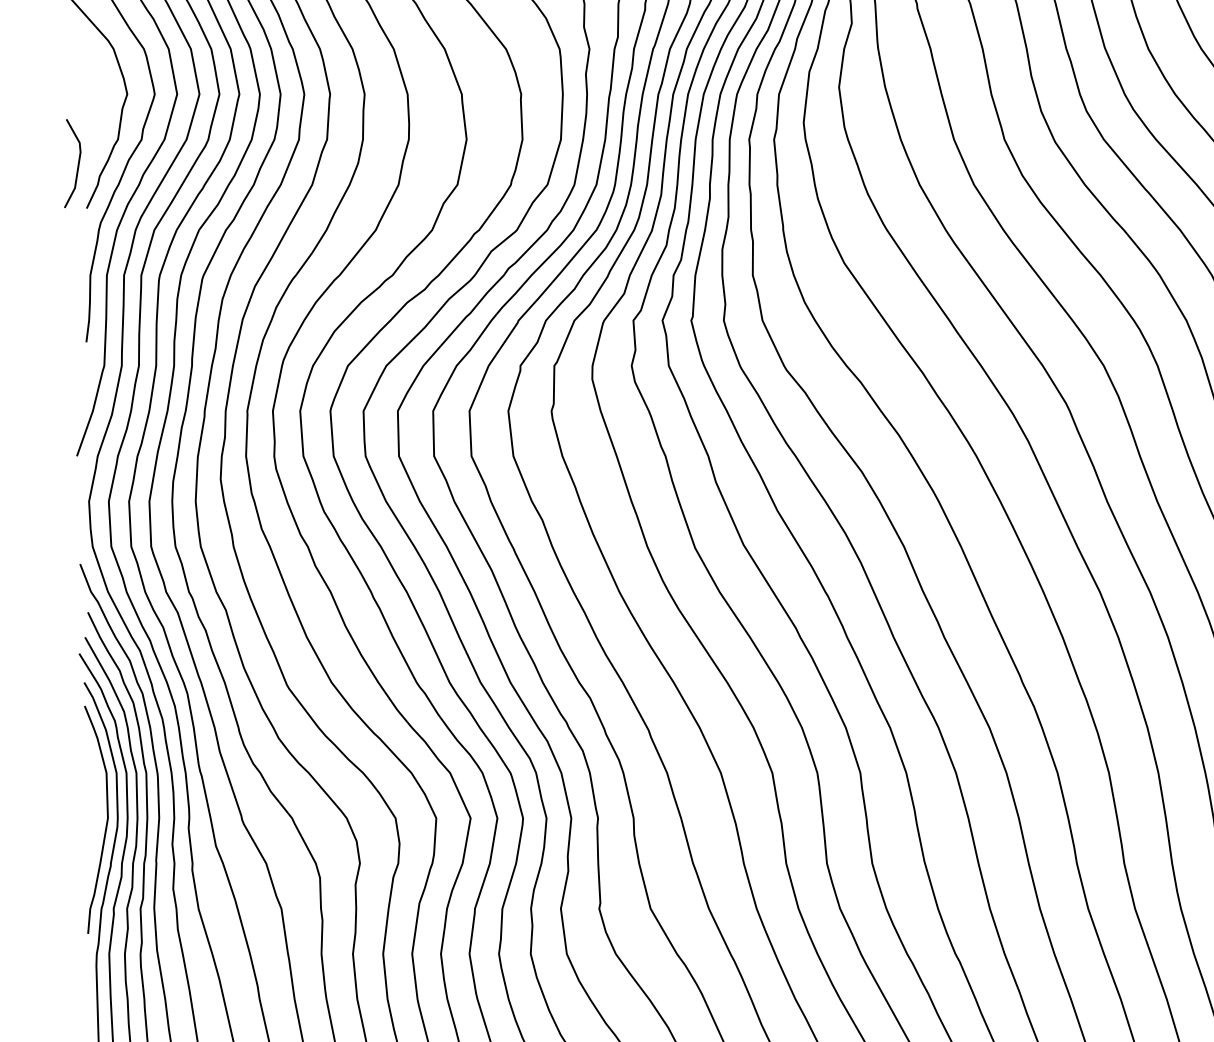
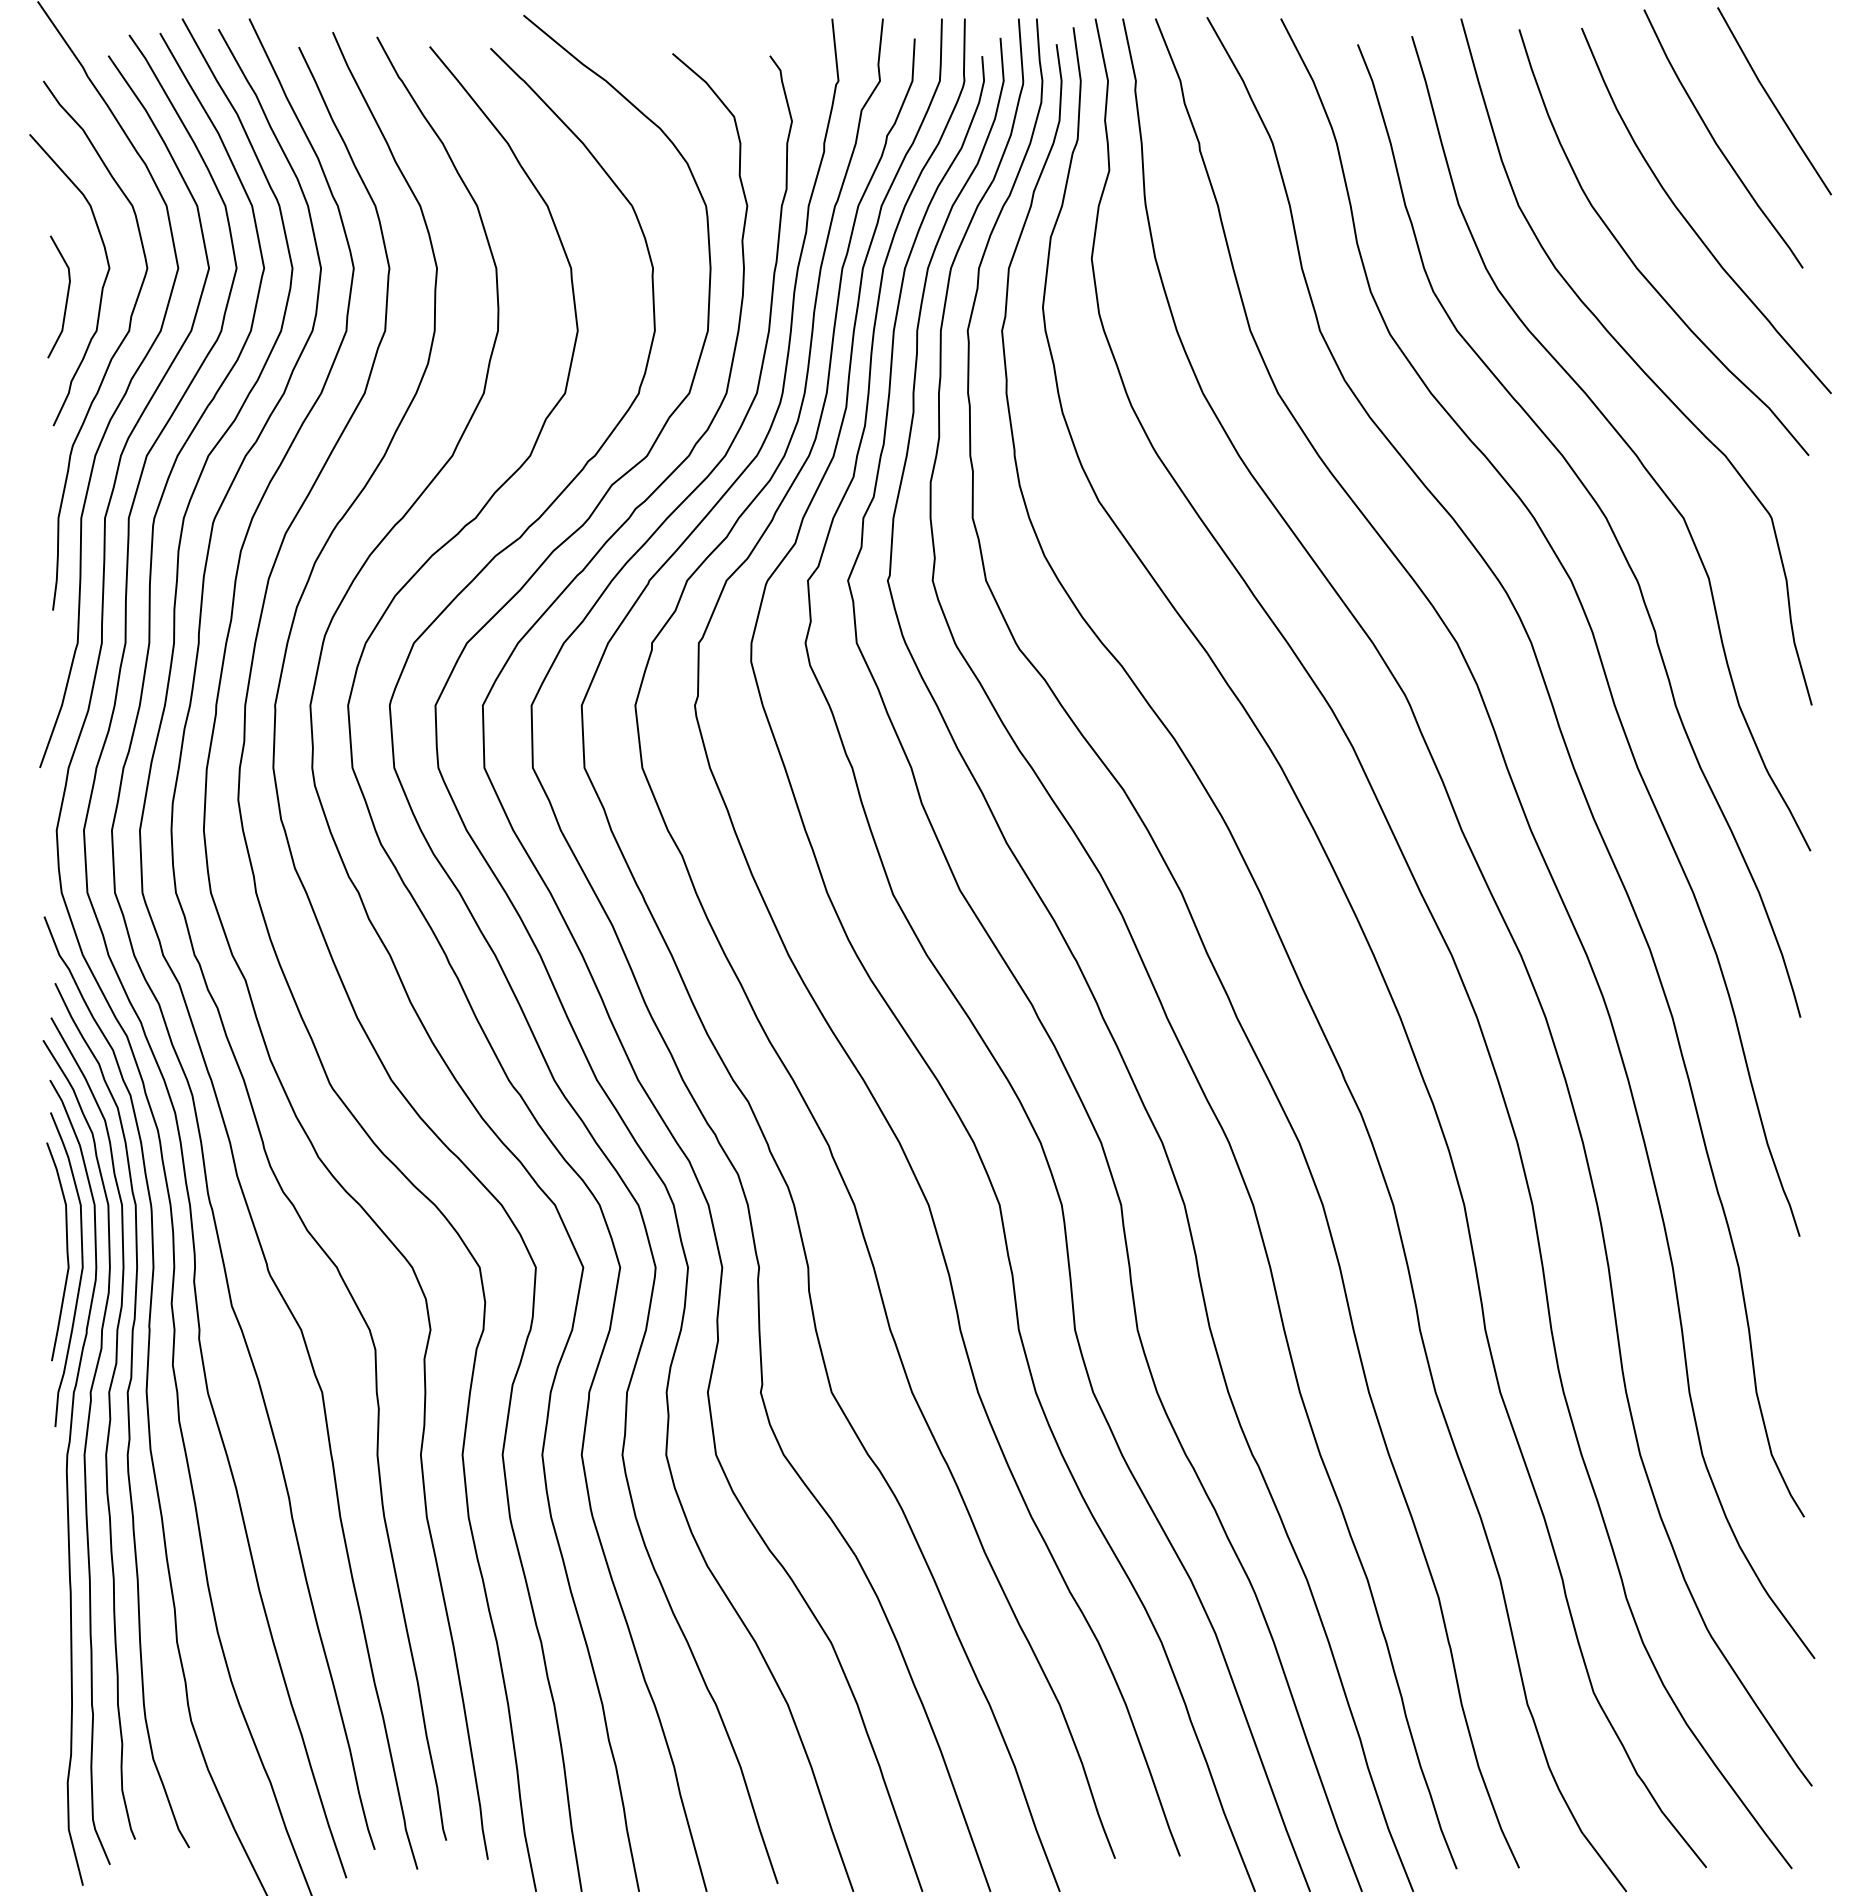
line: (78, 163) -> (66, 296), moved
curve: (96, 806) -> (66, 1251), added

